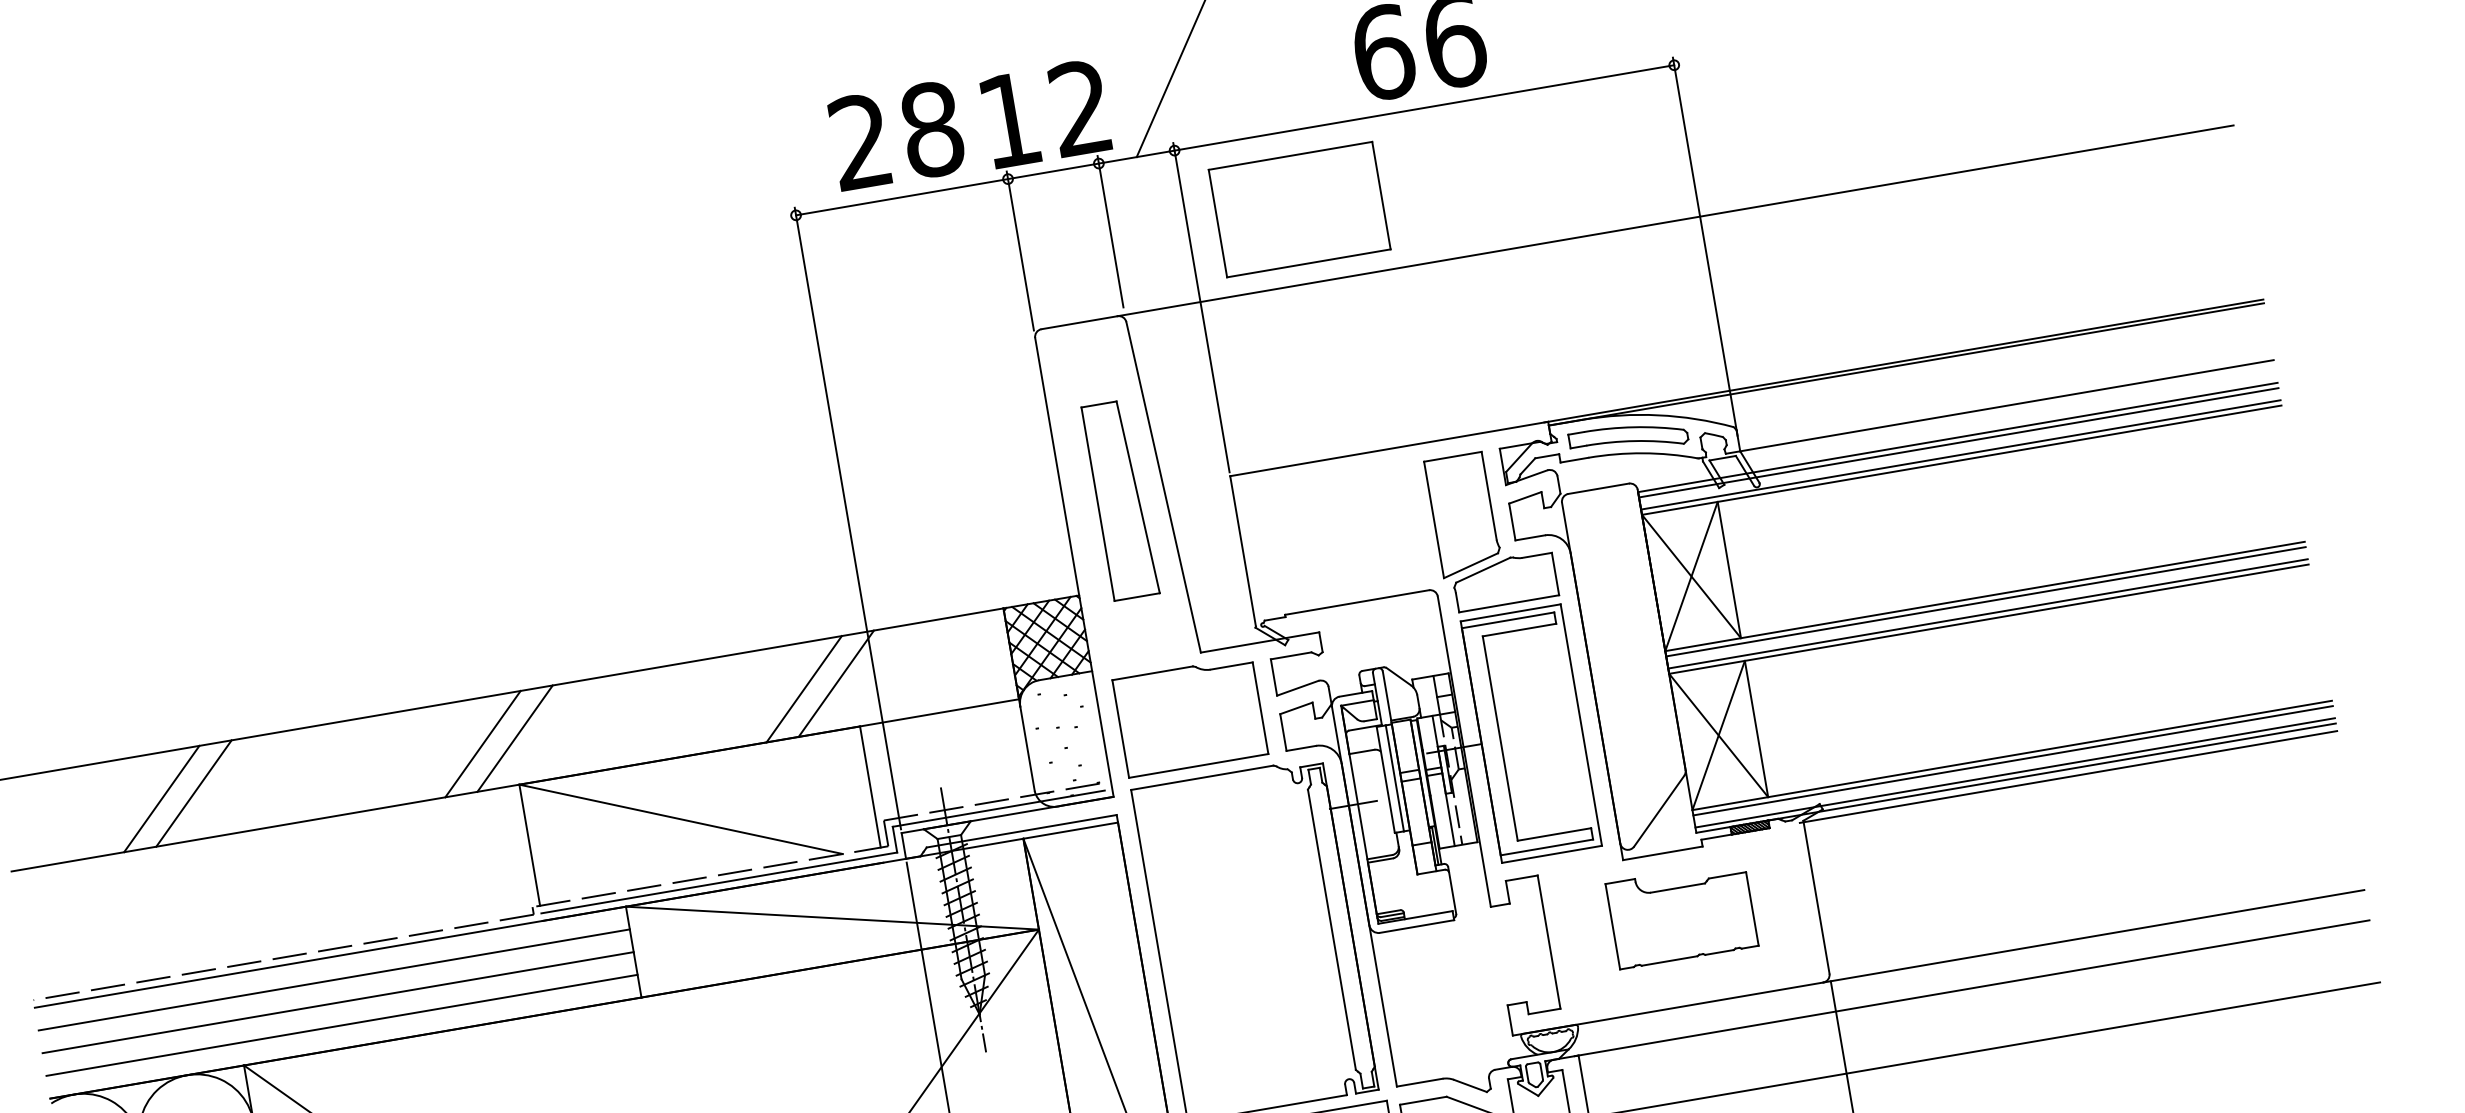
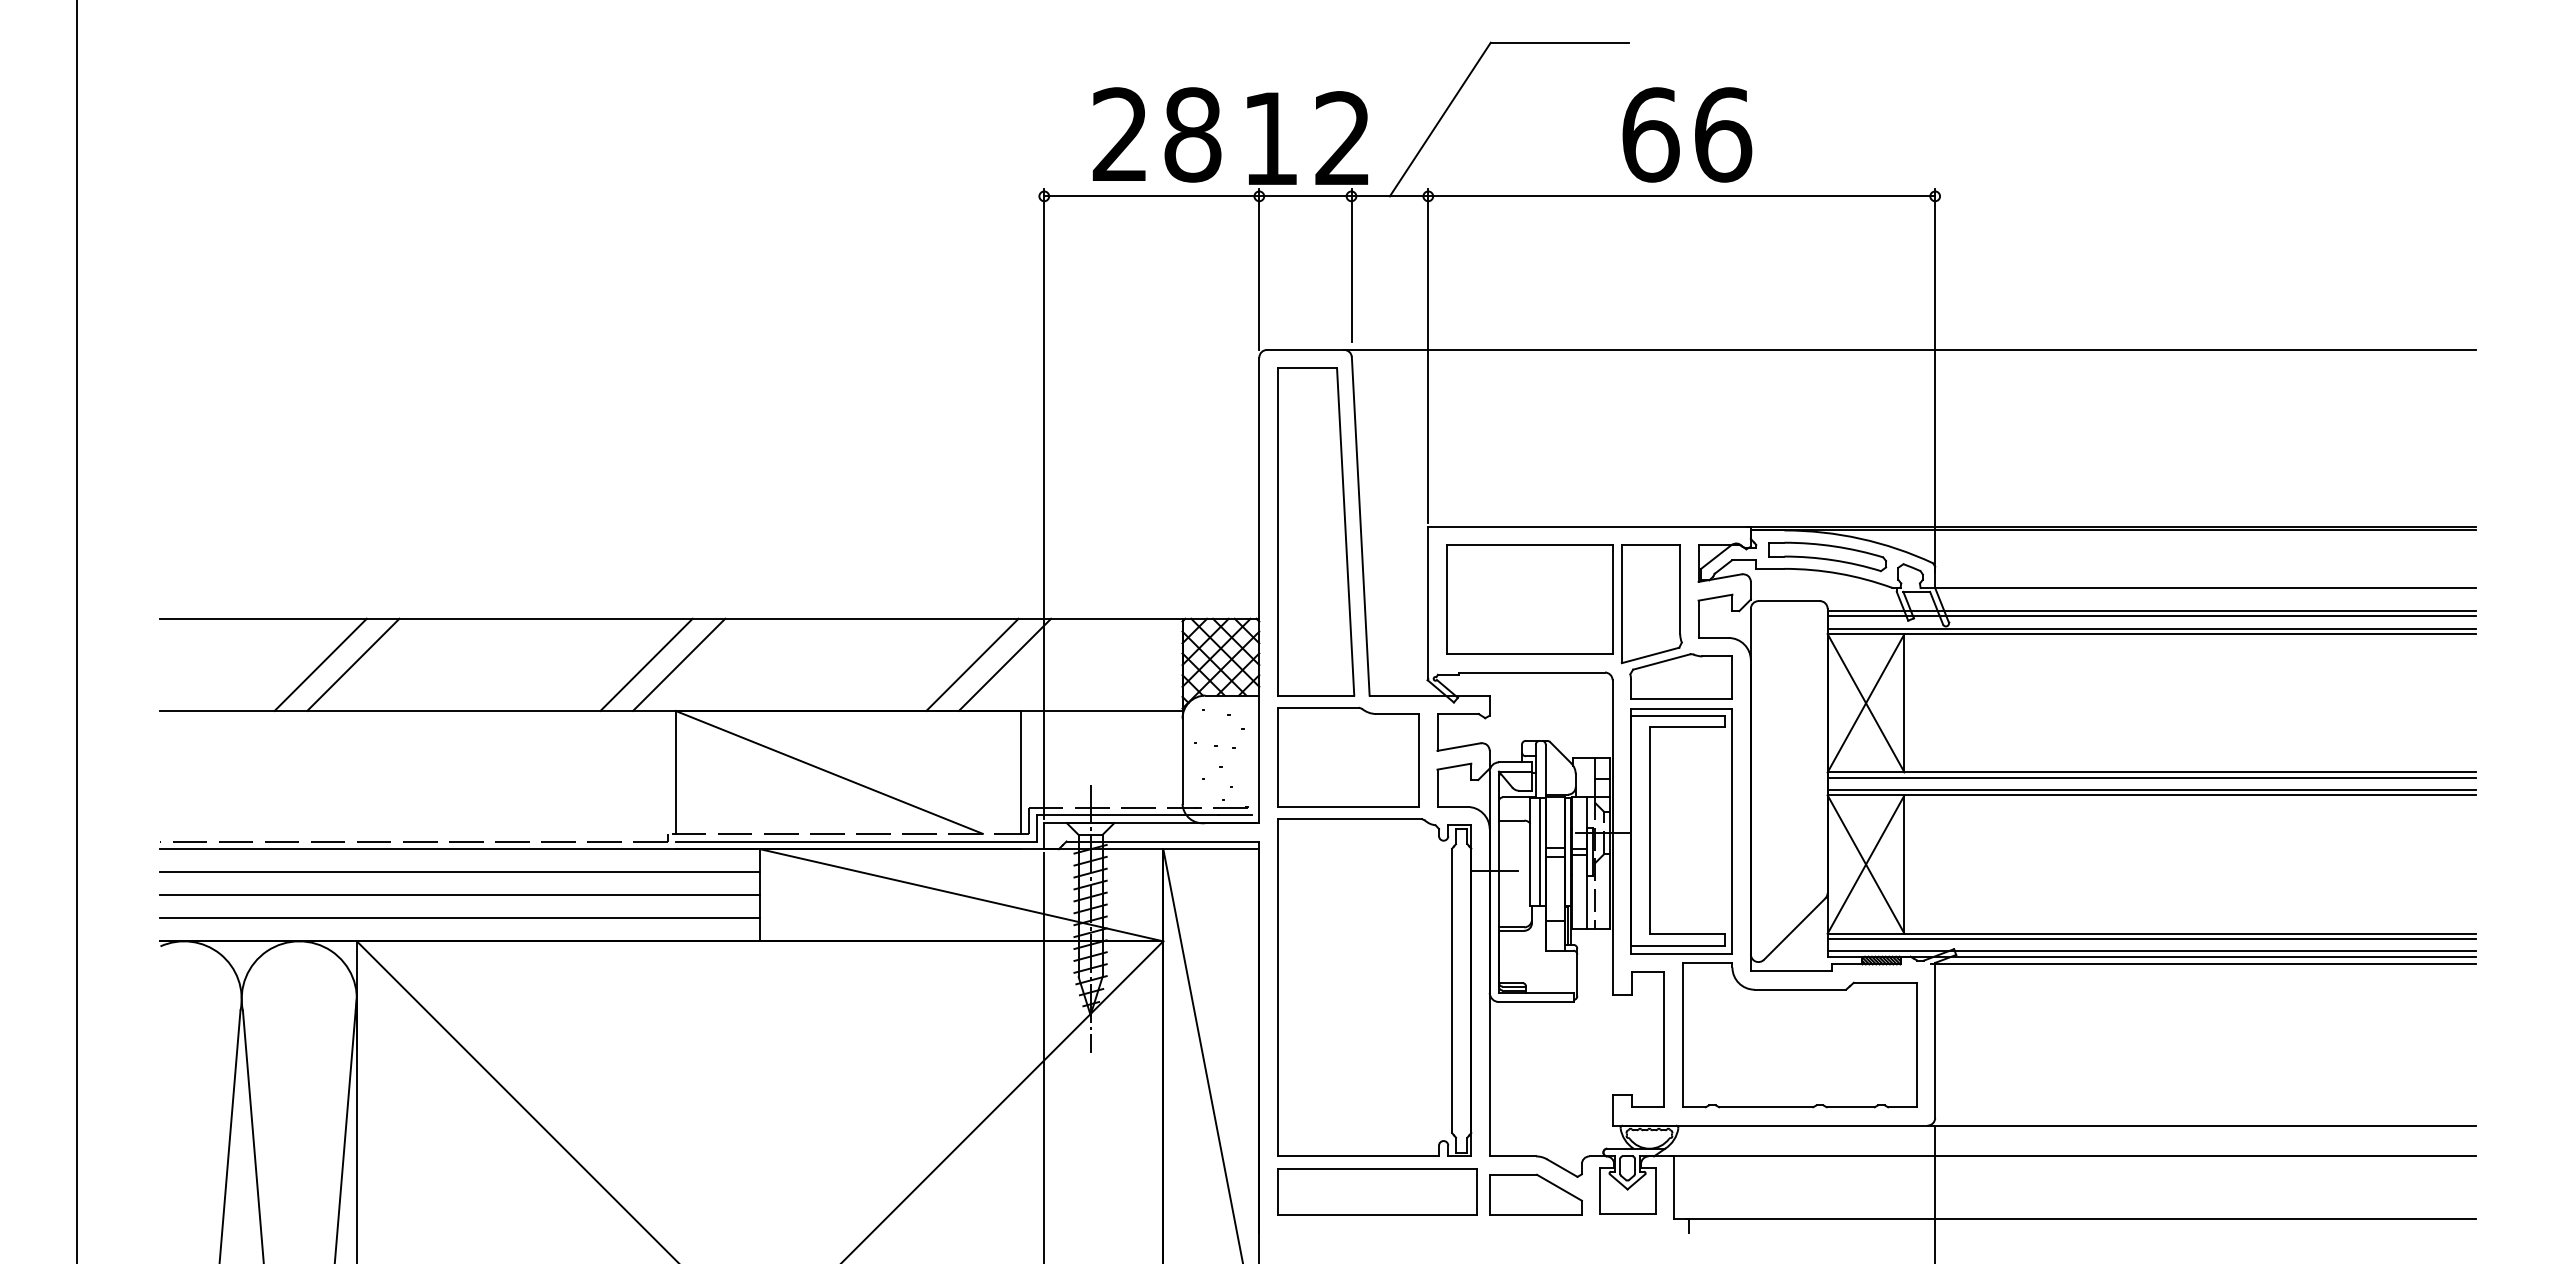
part: (1299, 209) -> (1529, 599), moved
part: (1120, 499) -> (1316, 531), size x1.67
part: (1681, 915) -> (1799, 1035), size x1.67

